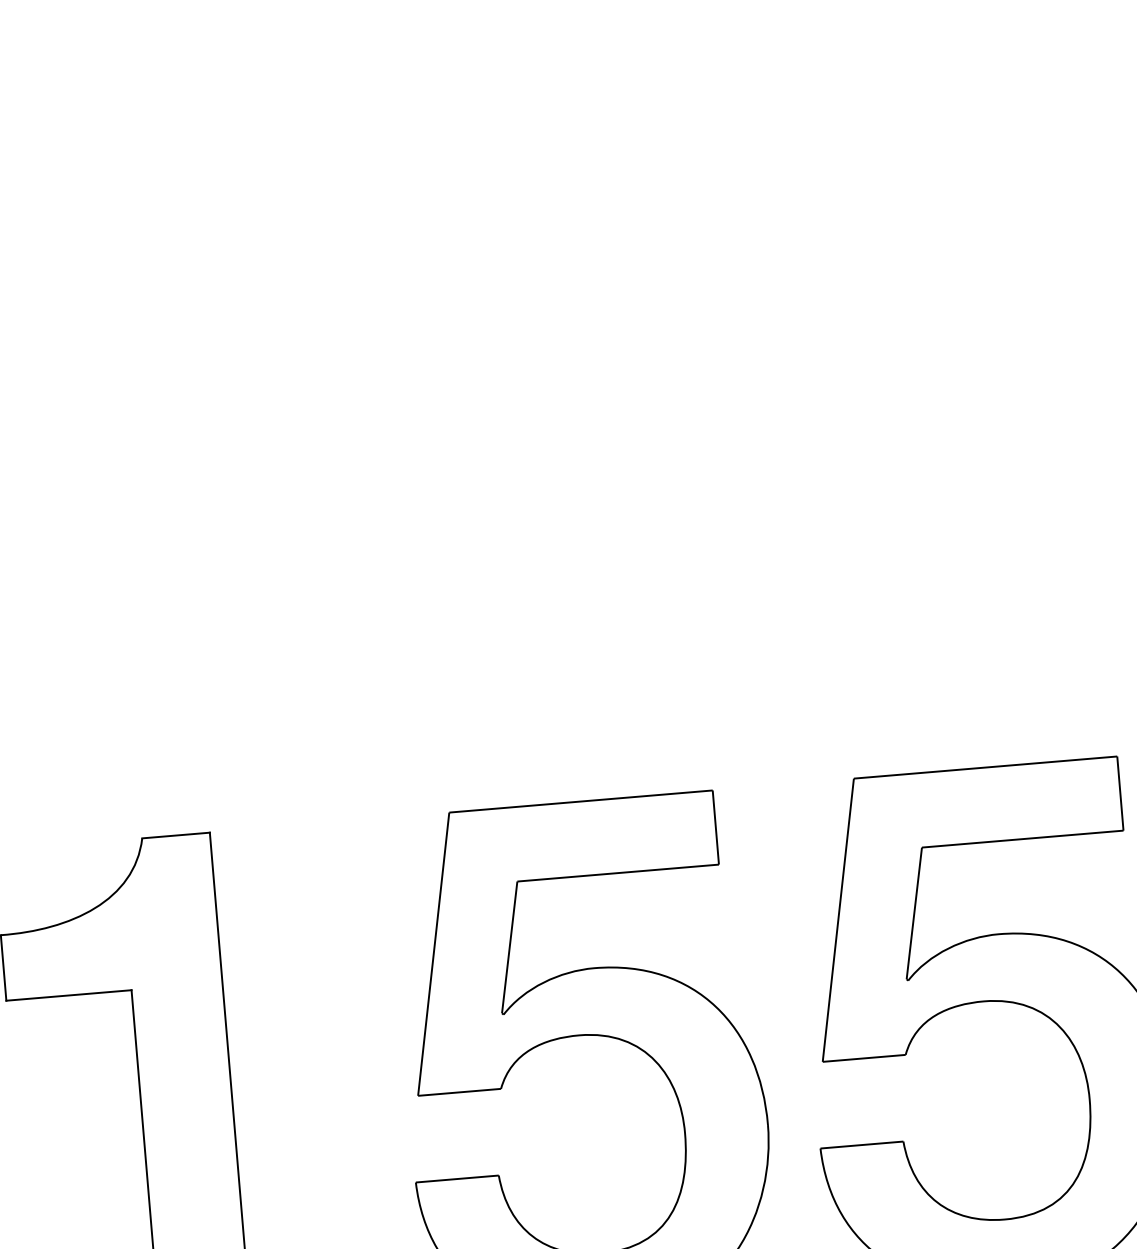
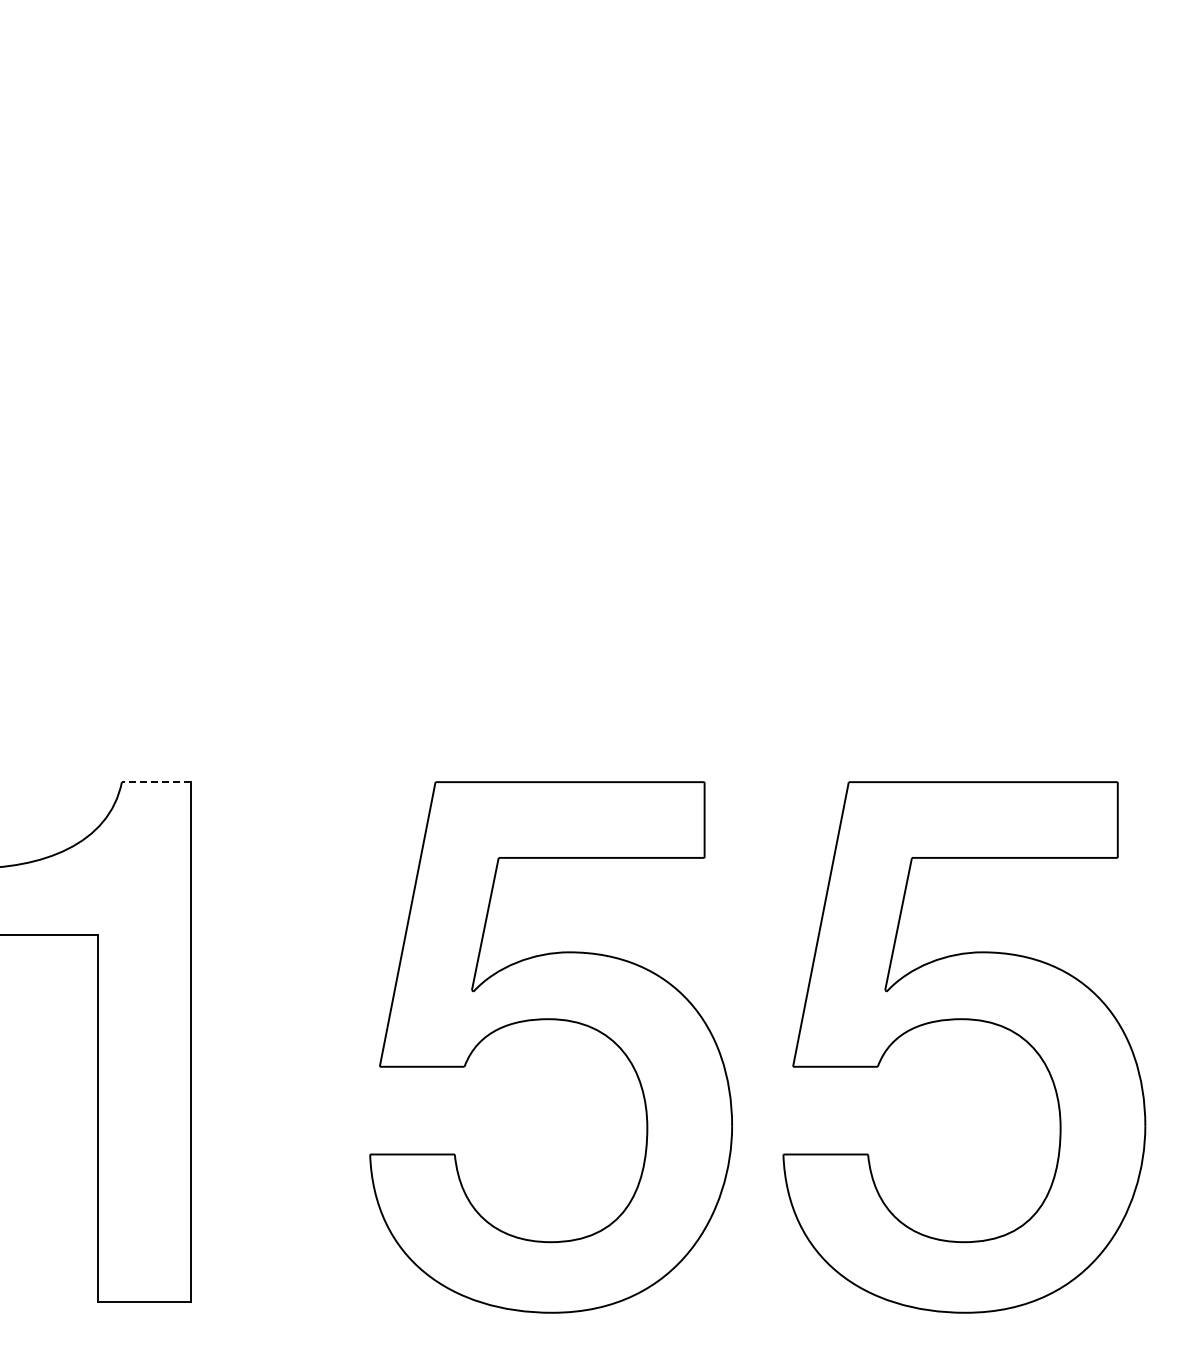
line: (176, 835) -> (156, 782), solid -> dashed

